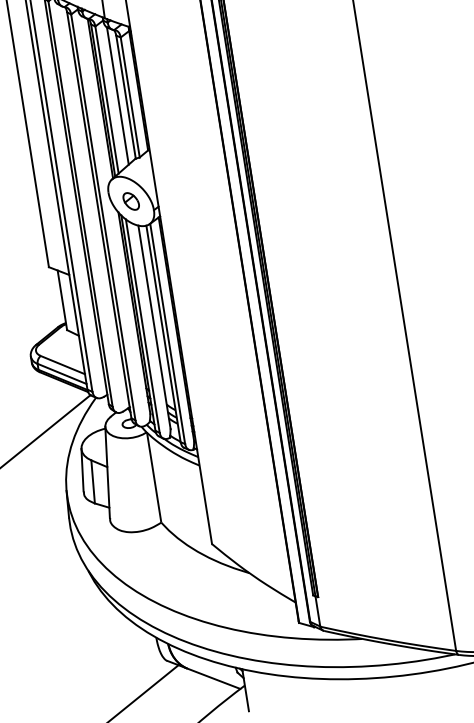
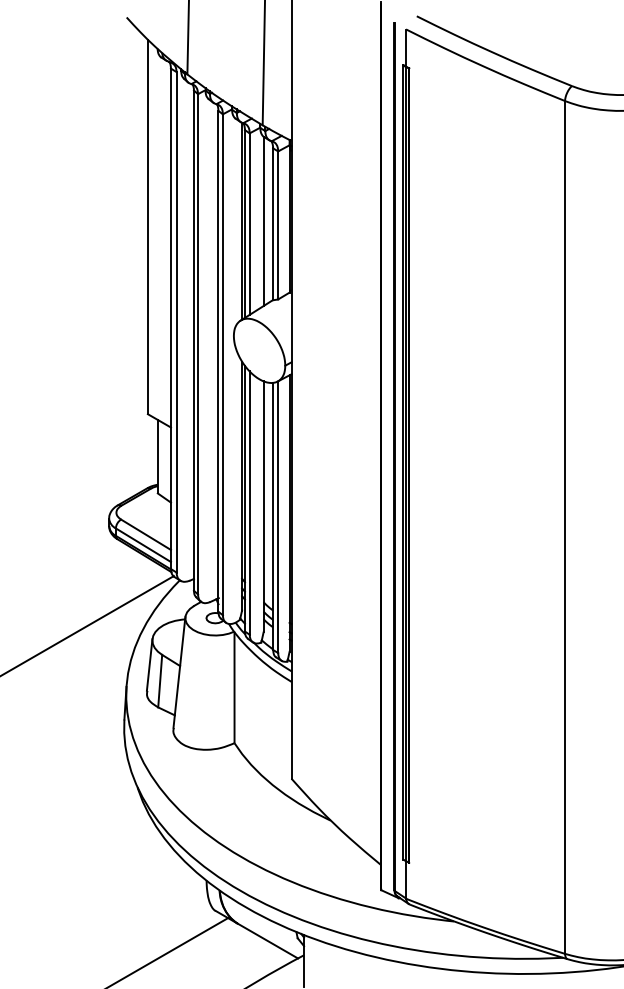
part: (131, 201) -> (259, 350), removed

